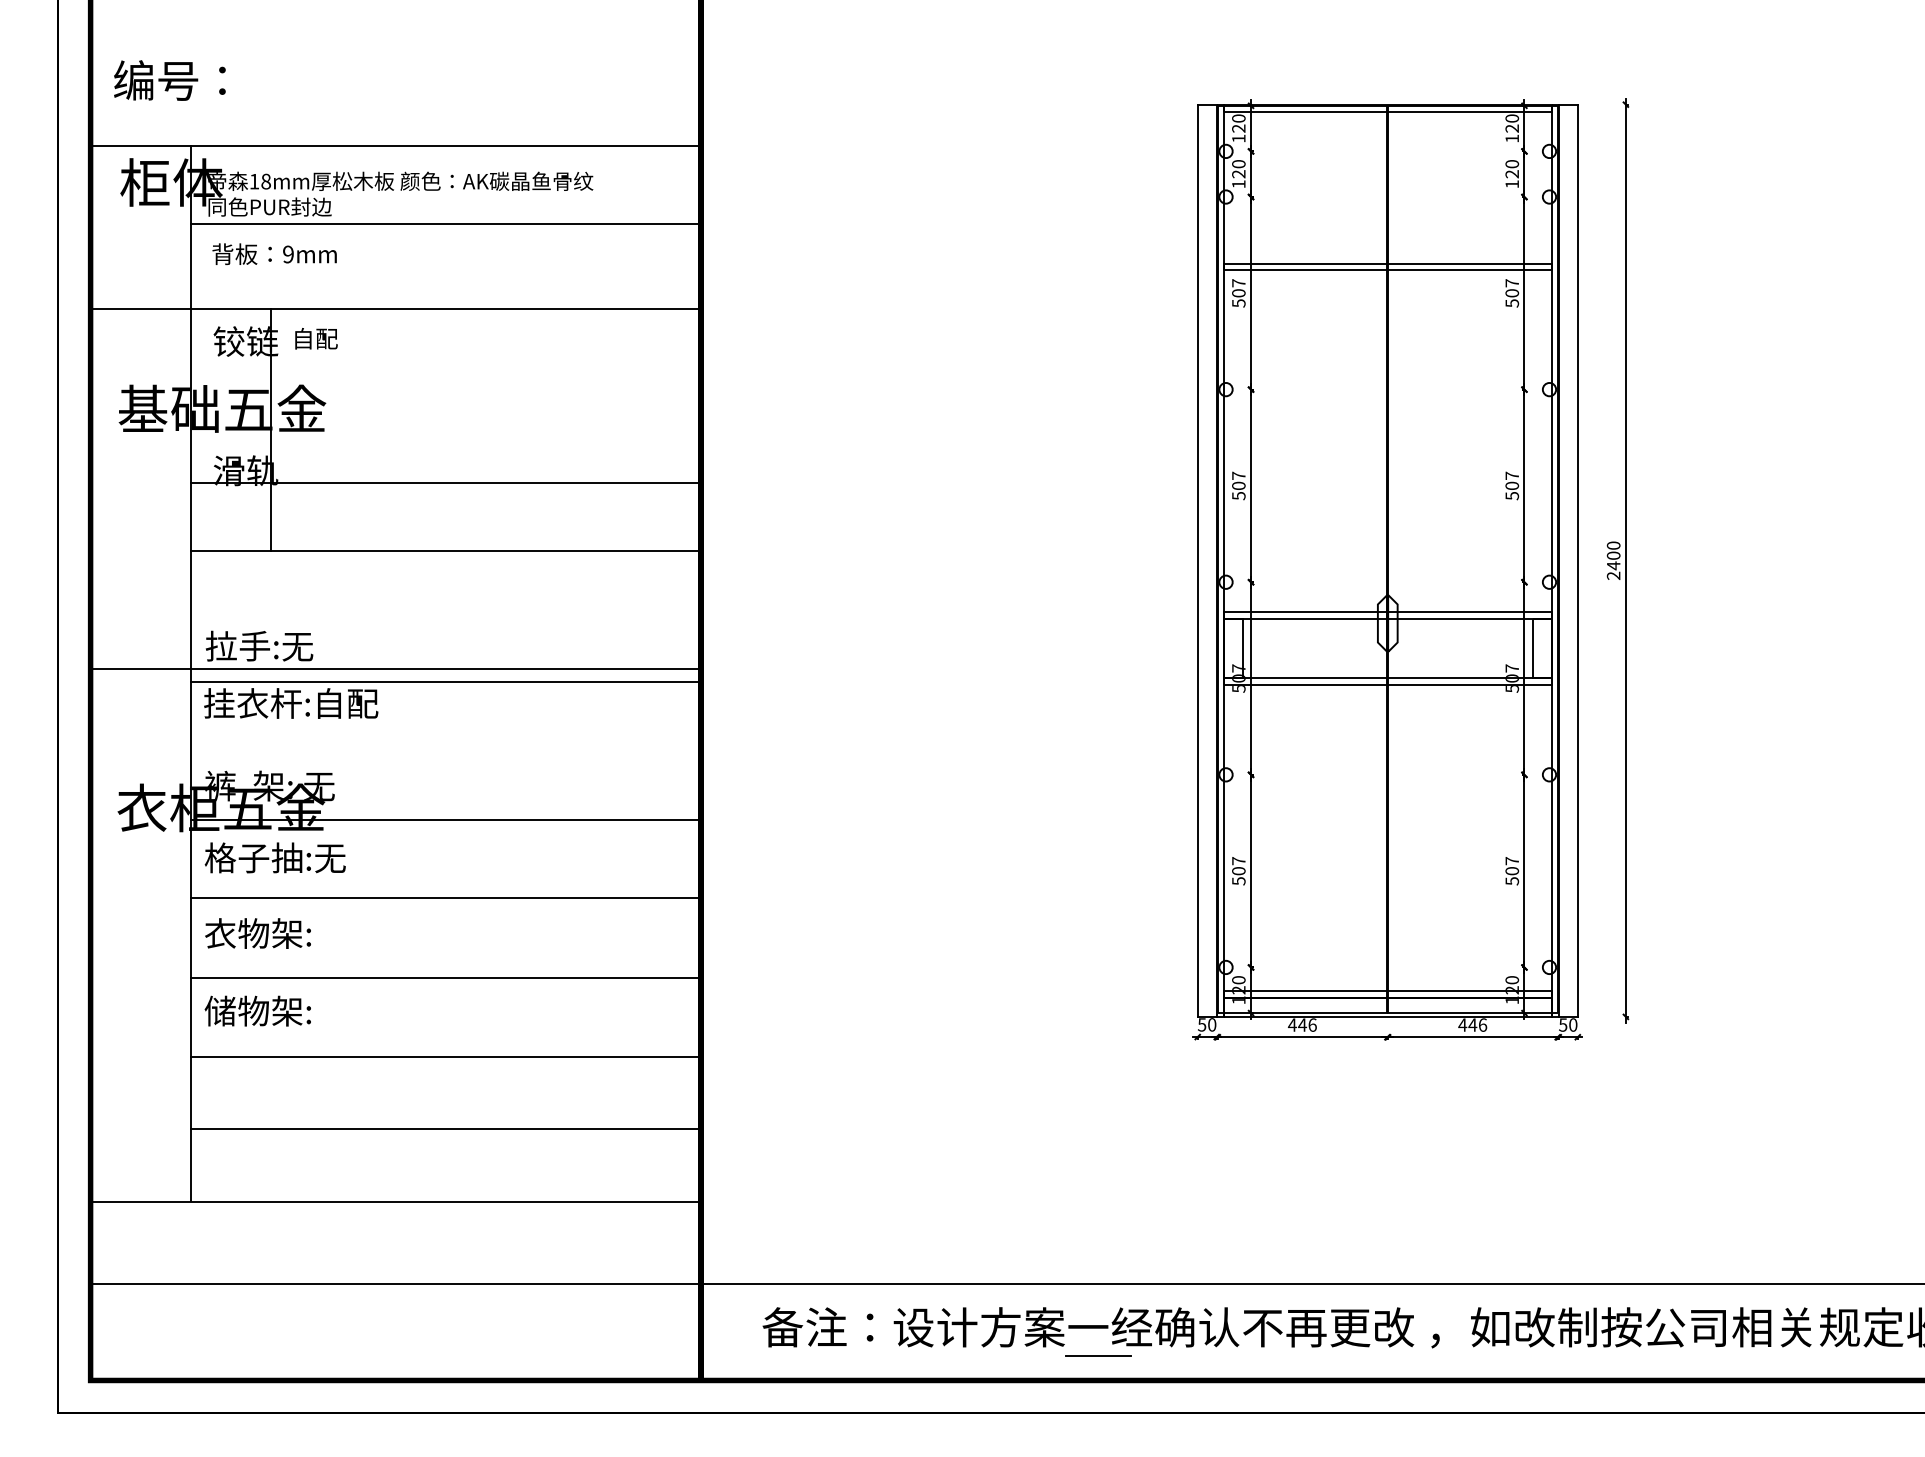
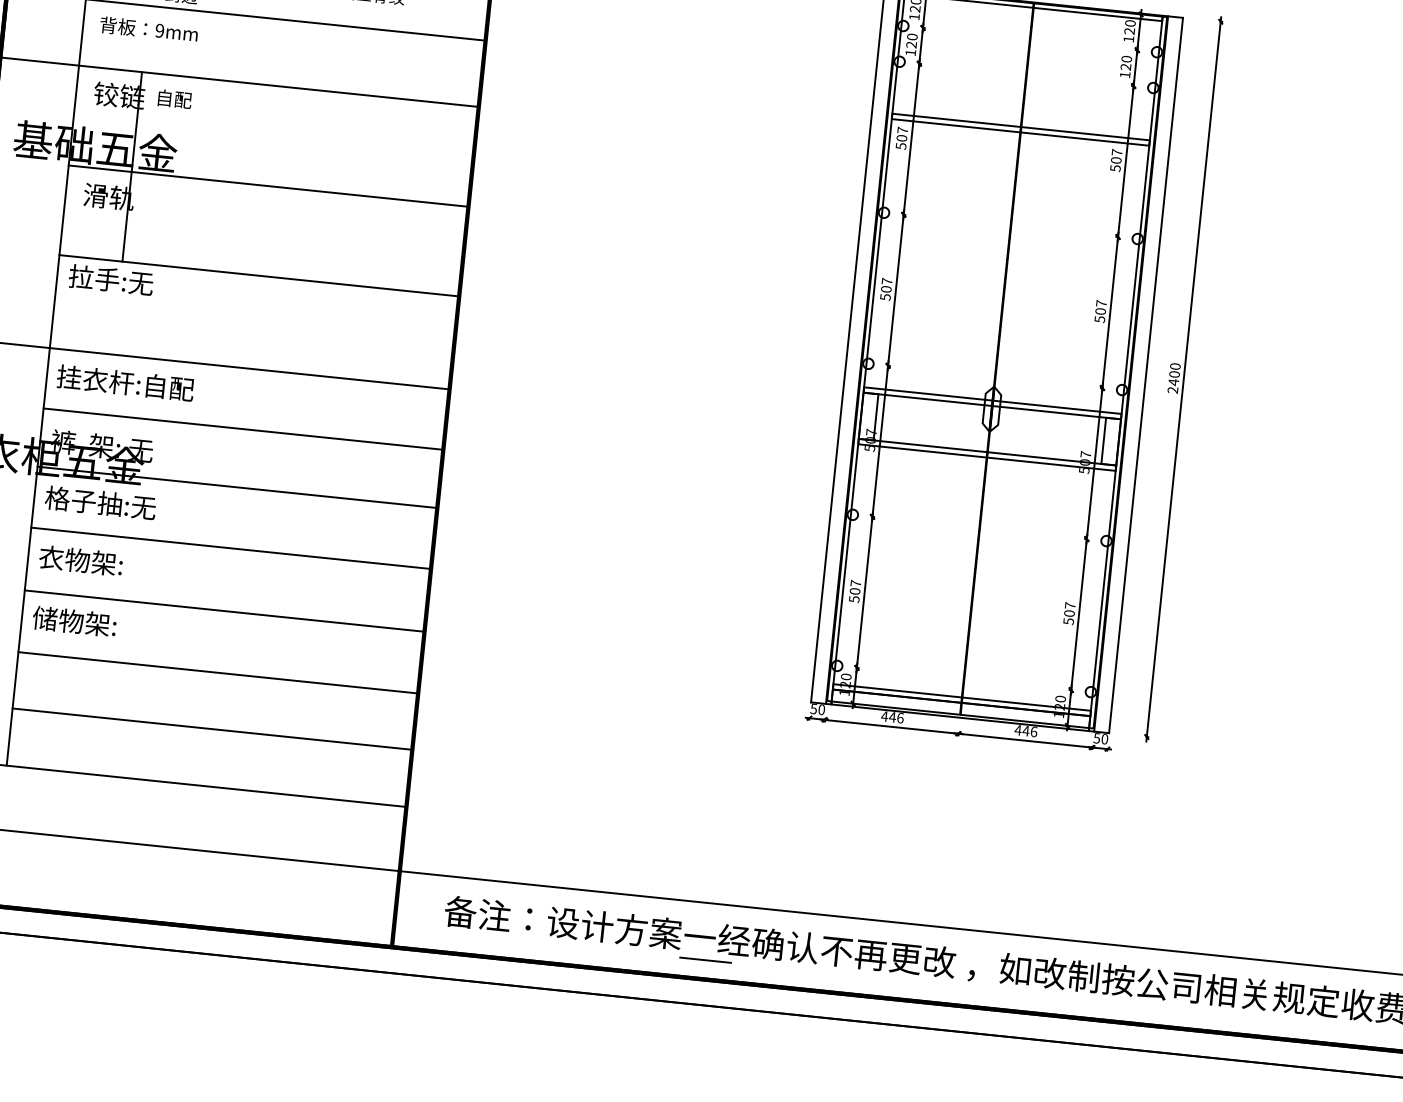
line: (445, 483) -> (268, 186), moved
text: (259, 645) -> (111, 279), moved
line: (445, 682) -> (243, 429), moved

